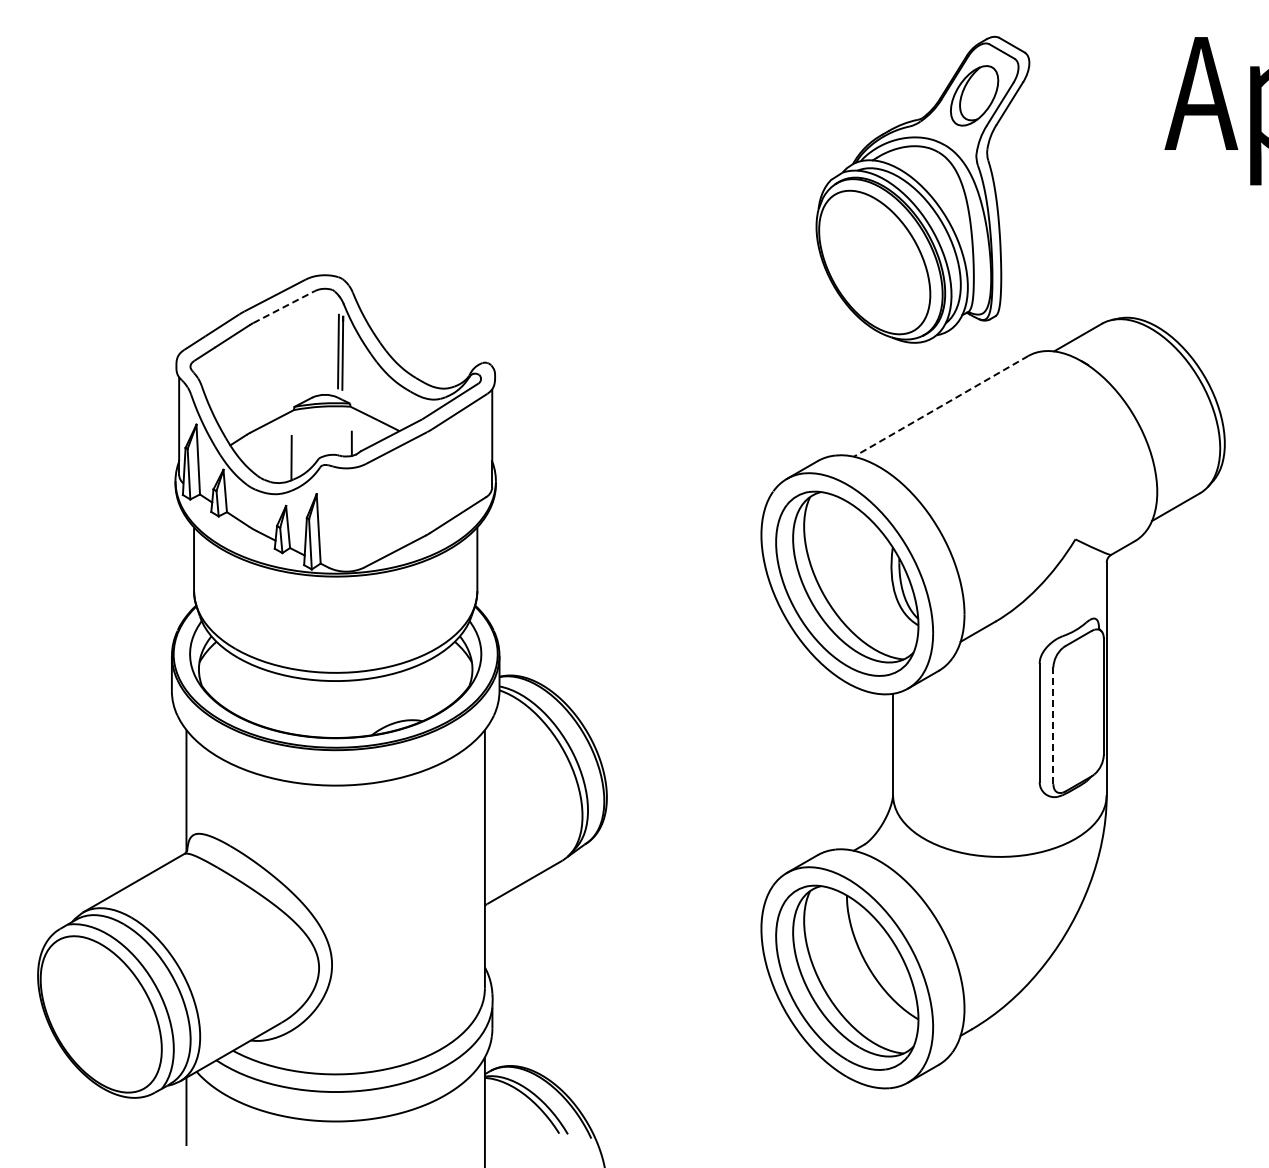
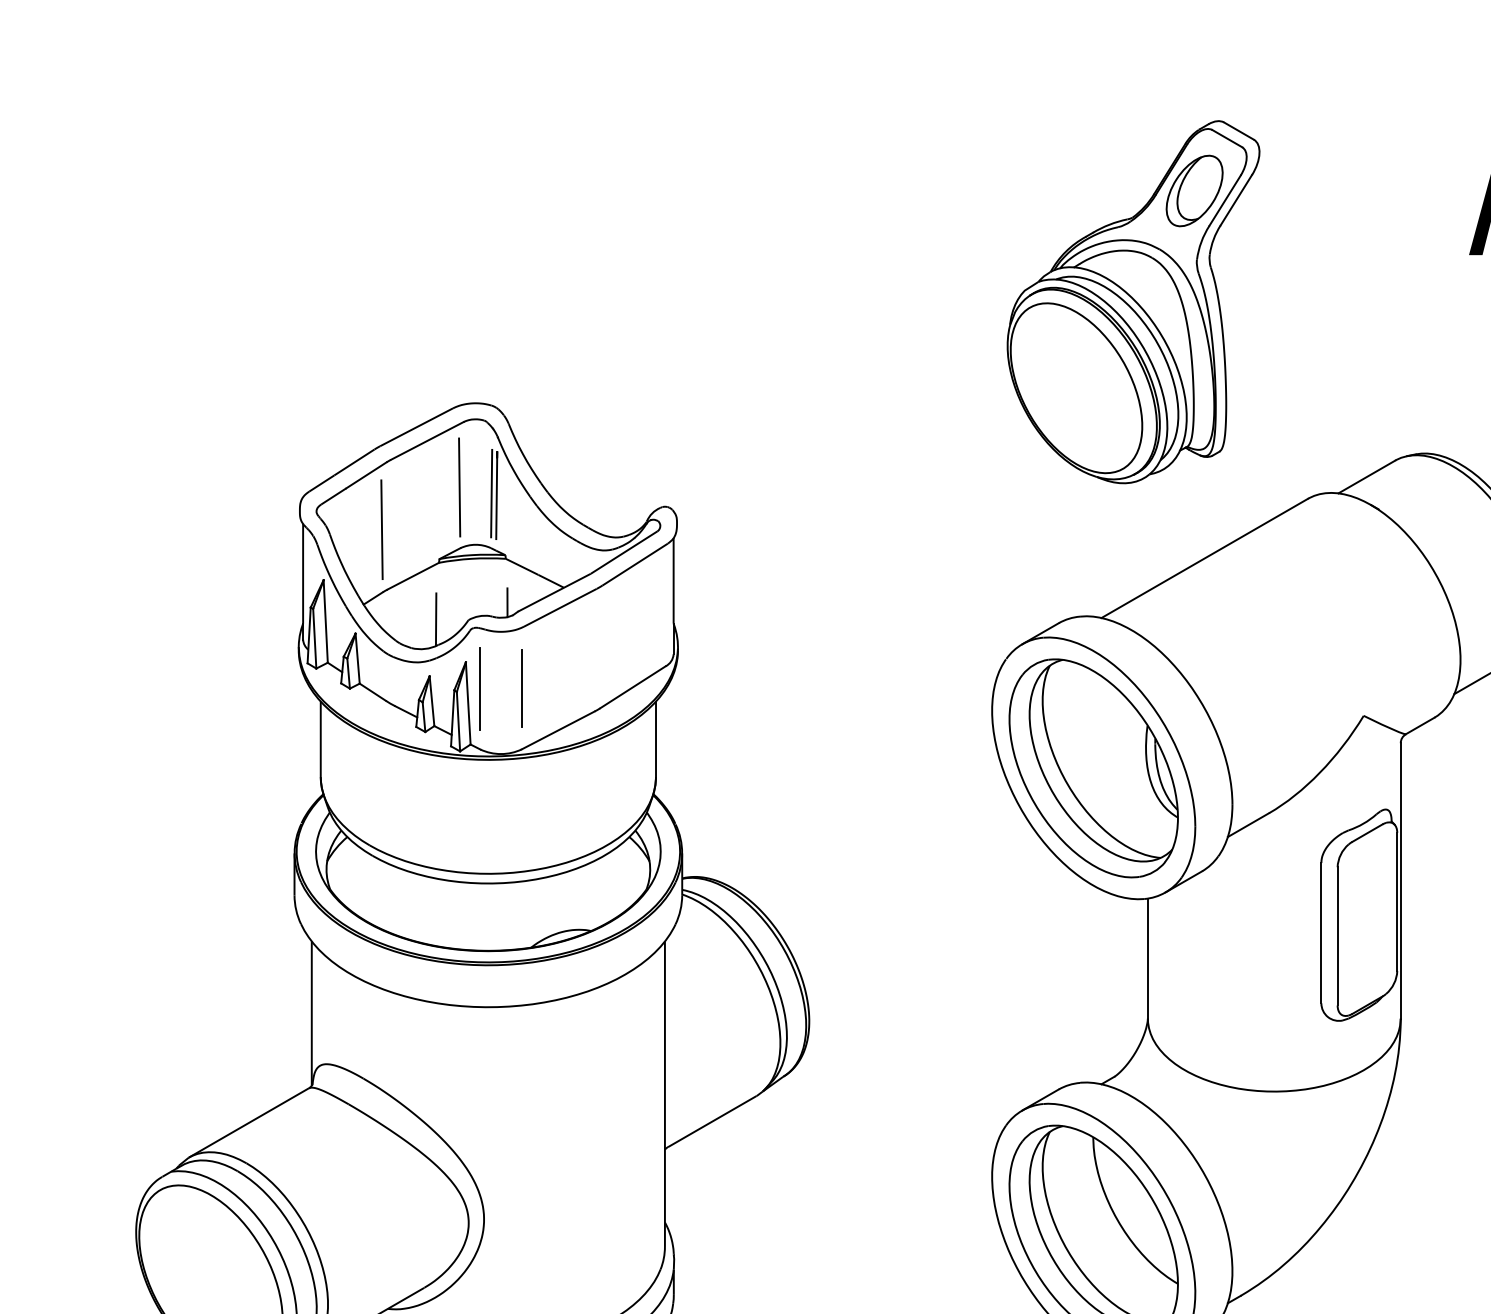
part: (922, 189) -> (1133, 301), moved
line: (284, 307) -> (427, 441), dashed -> solid
line: (310, 346) -> (458, 487), added
line: (245, 381) -> (381, 529), added
line: (941, 406) -> (1205, 558), dashed -> solid
line: (328, 516) -> (479, 688), added
line: (364, 516) -> (522, 688), added
line: (1053, 725) -> (1337, 936), dashed -> solid

